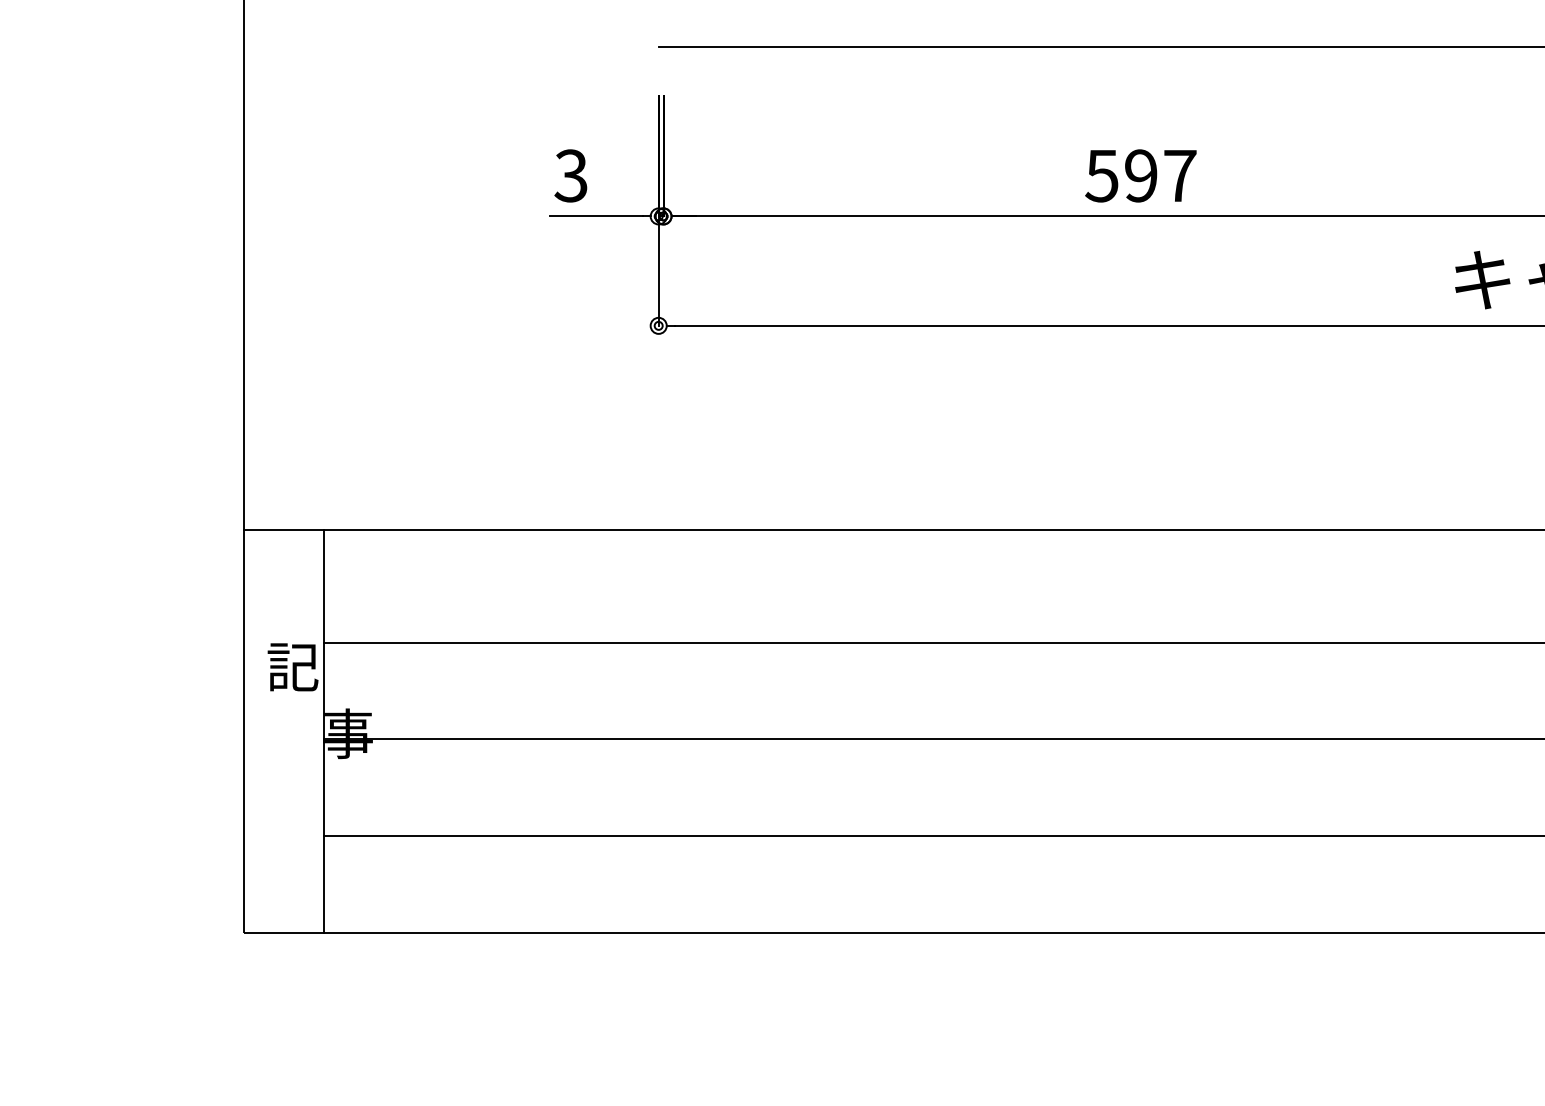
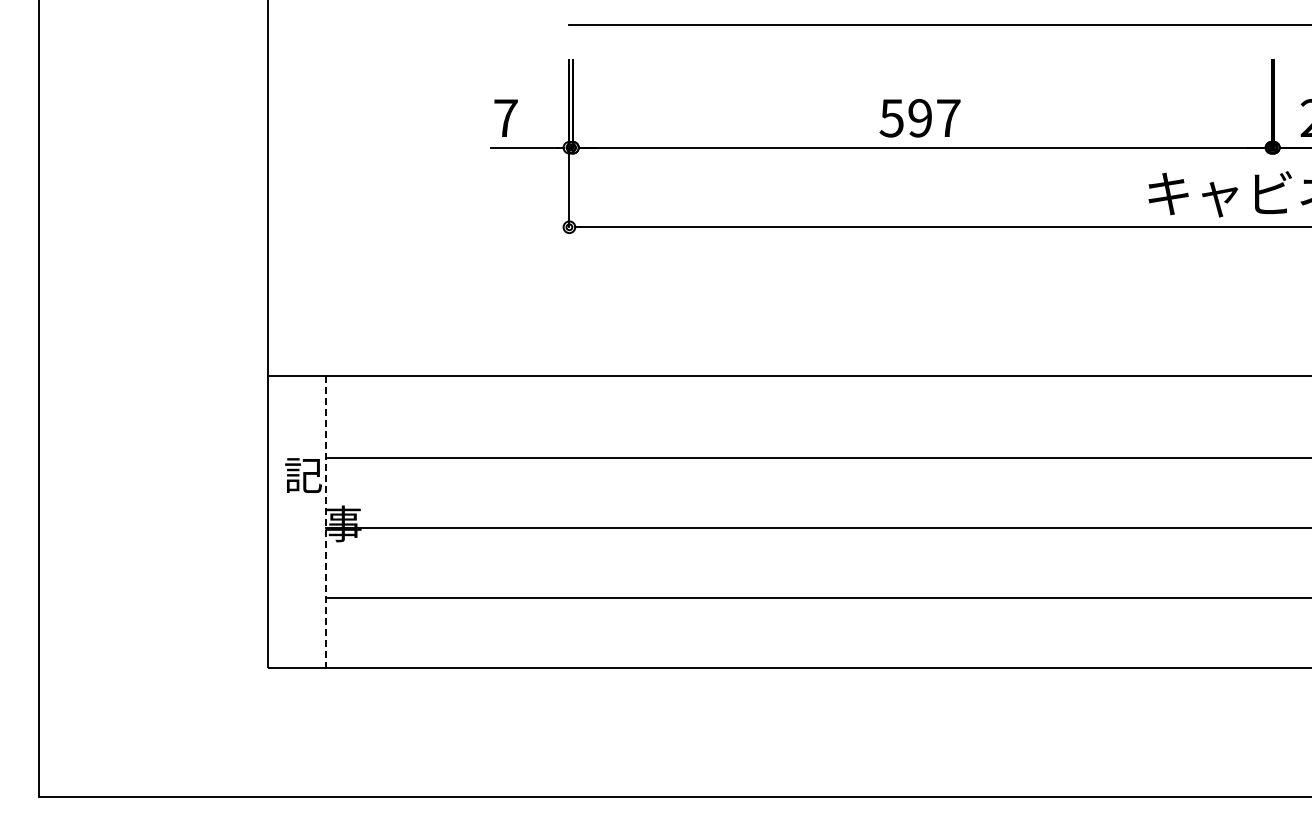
text: (570, 176) -> (505, 118), 3 -> 7
line: (324, 731) -> (326, 522), solid -> dashed

